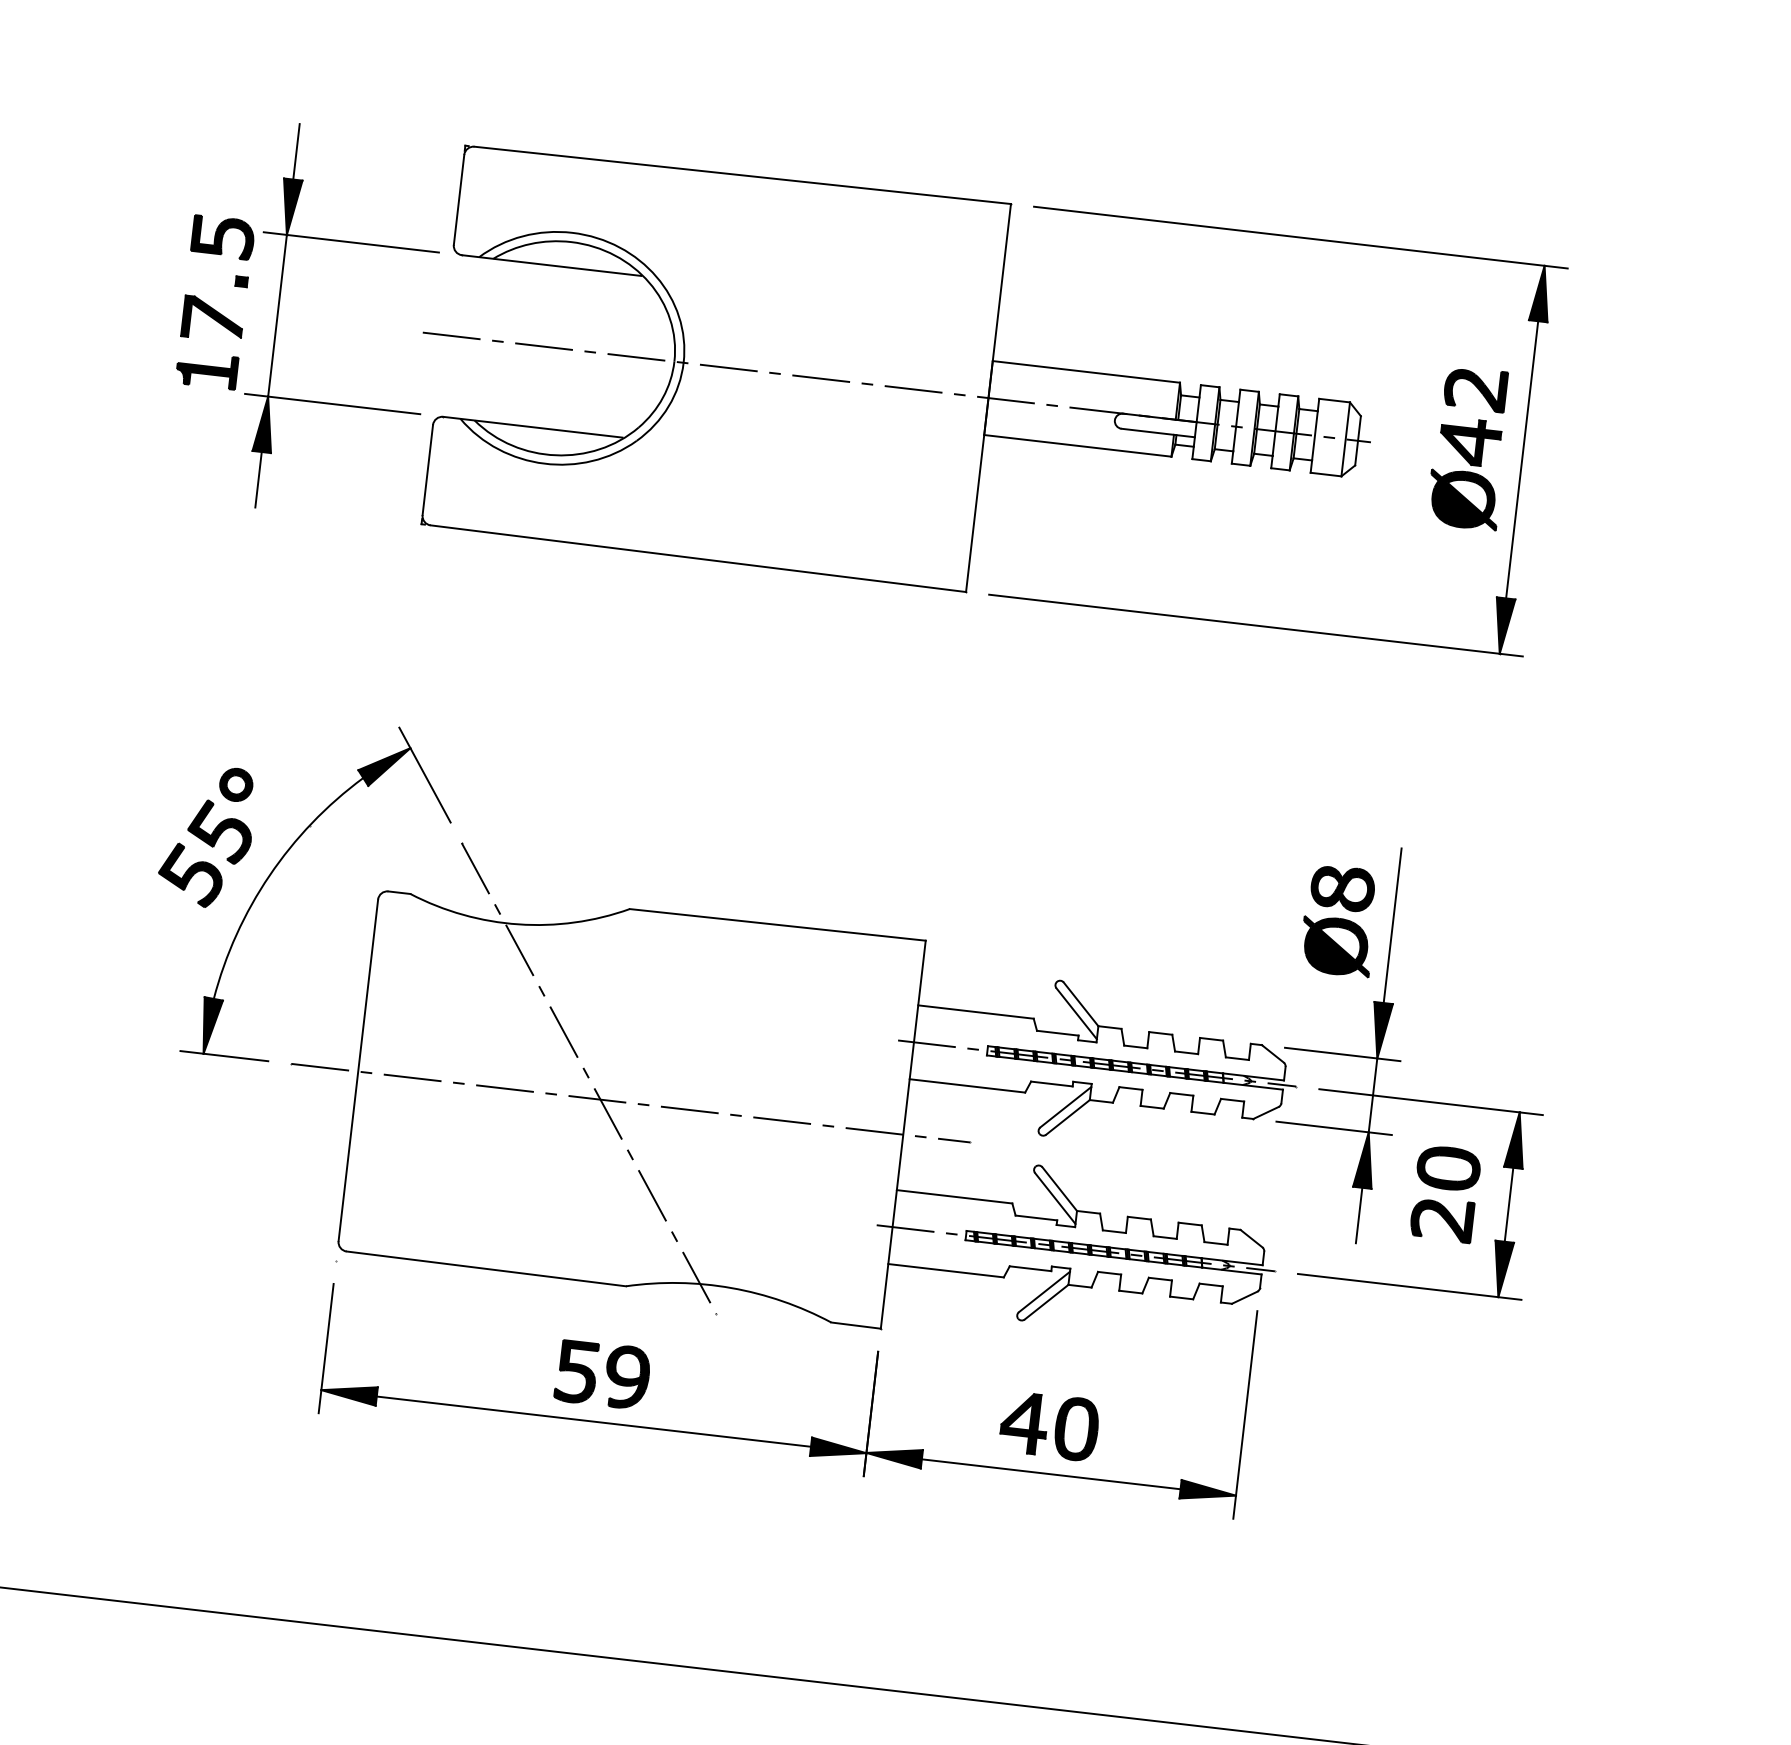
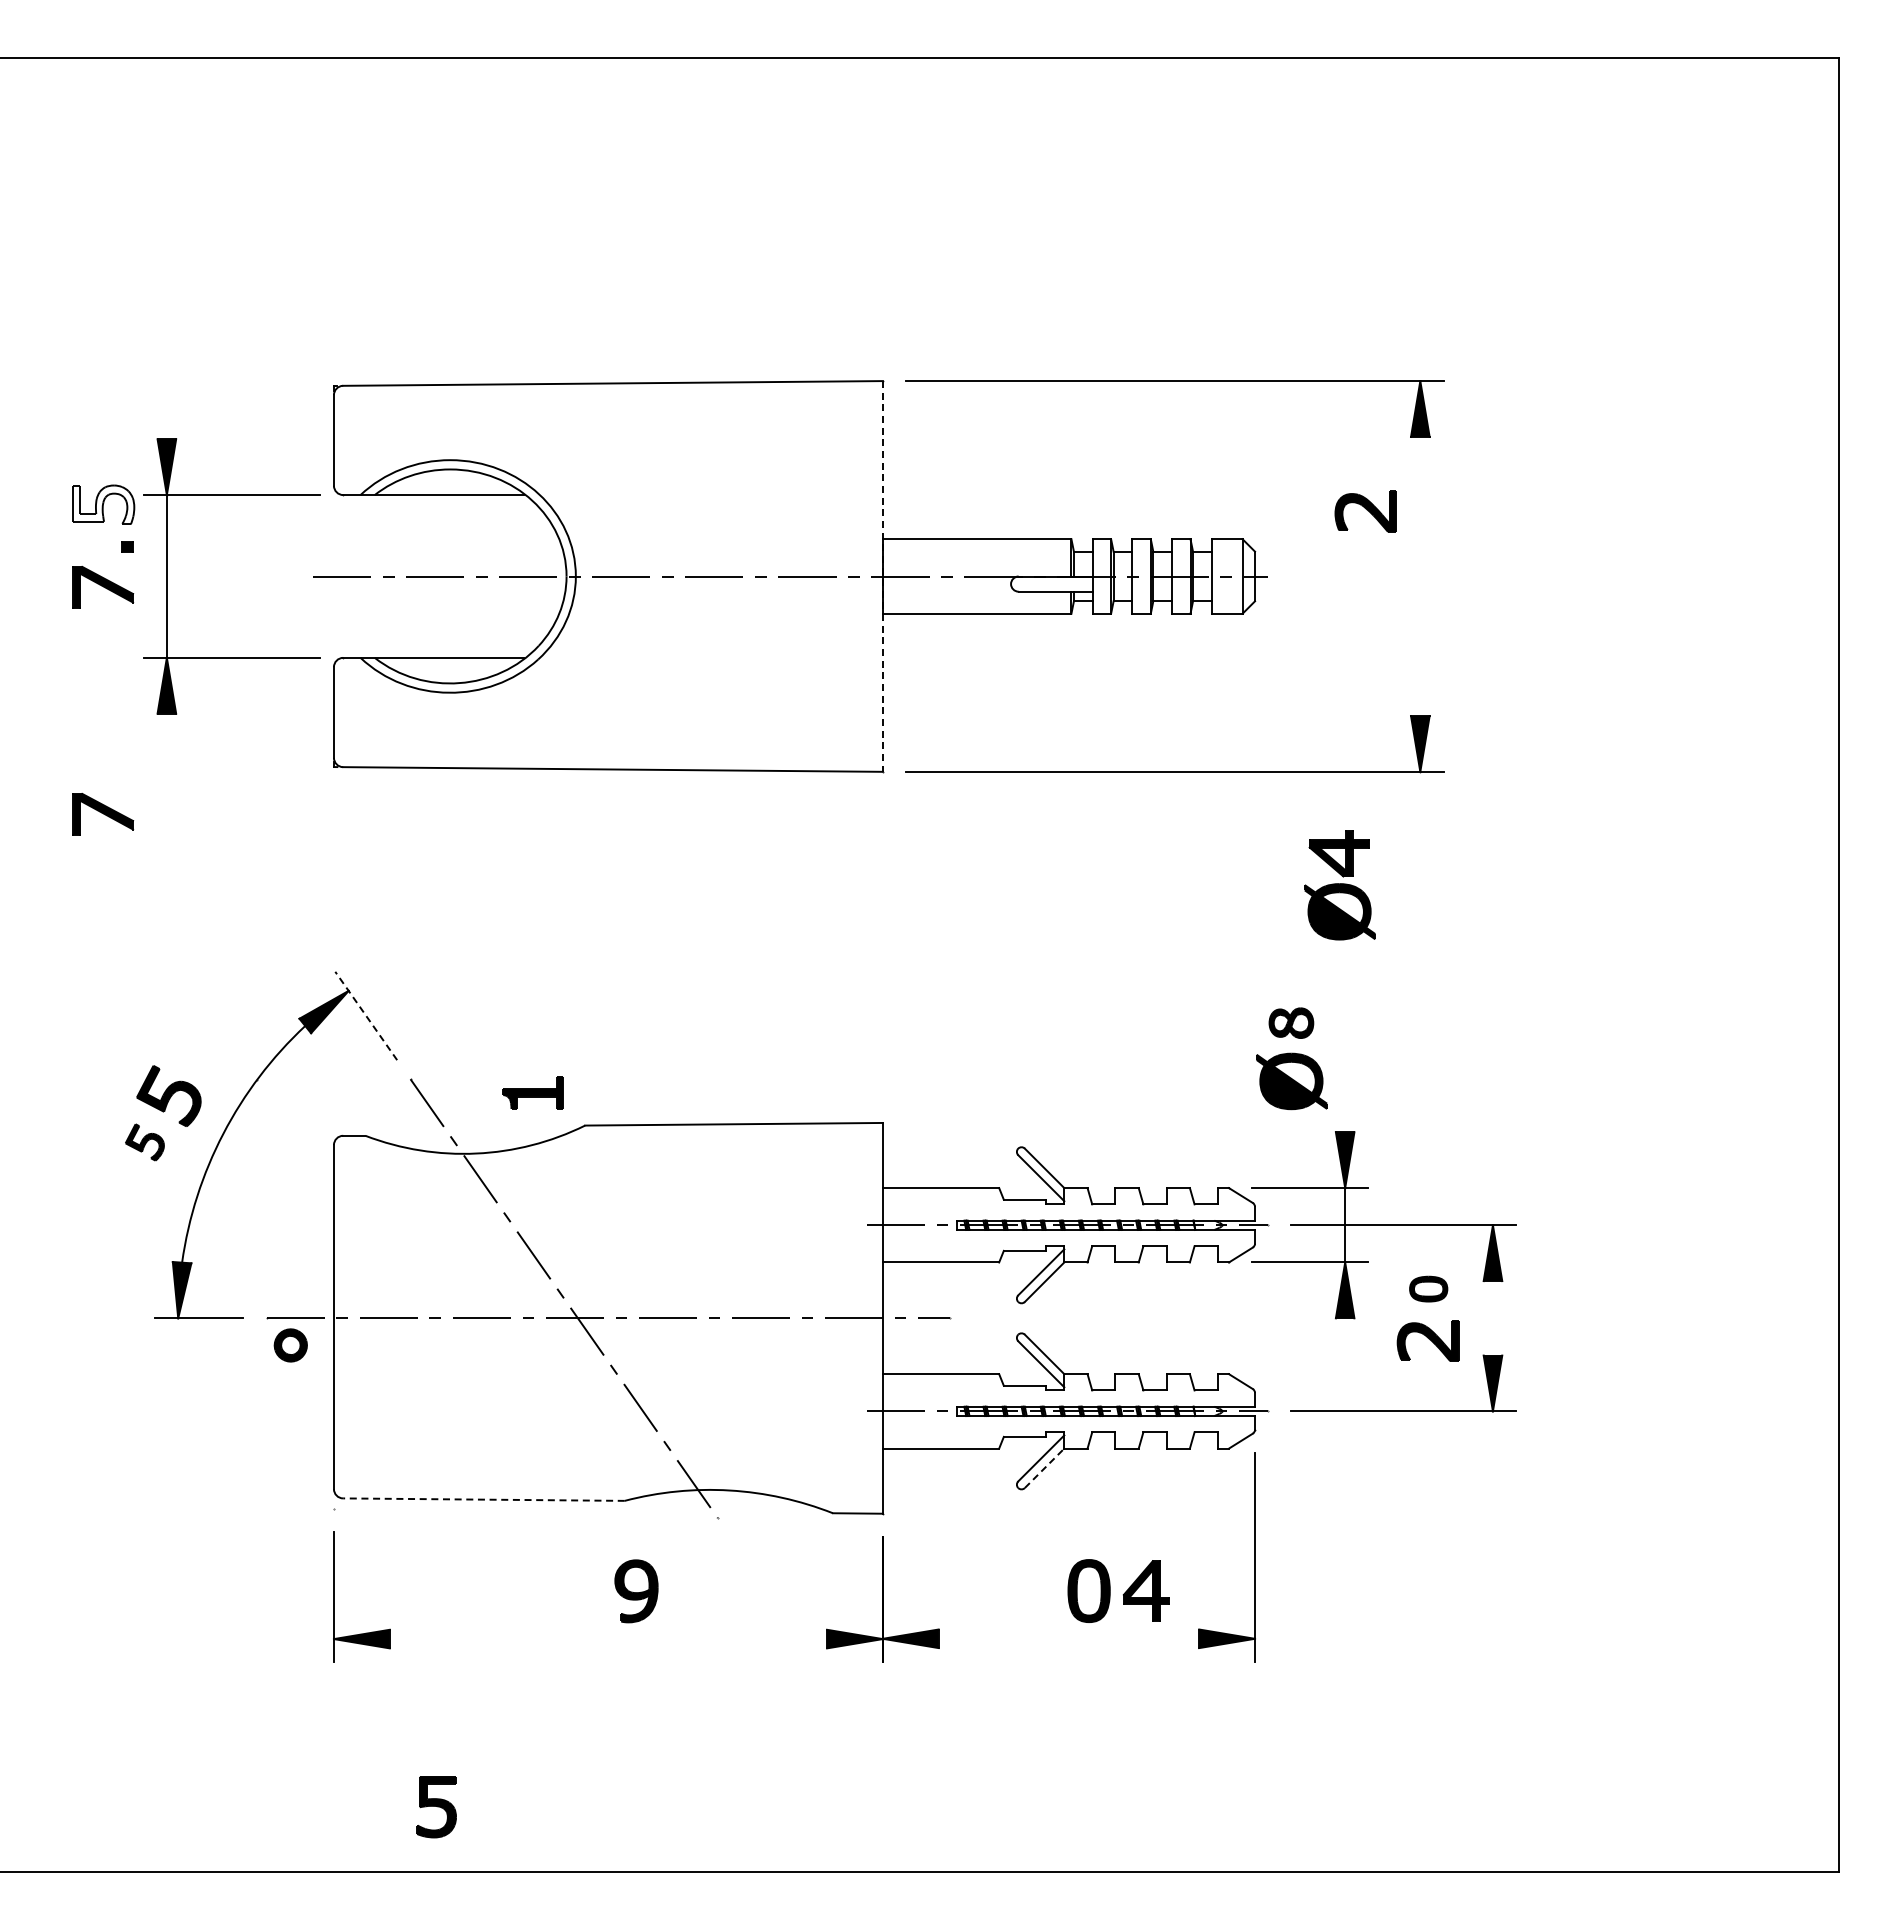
line: (296, 151) -> (166, 411), removed
fill: (222, 237) -> (103, 504), removed
part: (206, 369) -> (532, 1092), moved
line: (988, 398) -> (882, 576), solid -> dashed
line: (1522, 459) -> (1420, 576), removed
part: (1466, 473) -> (1339, 885), moved
line: (258, 479) -> (166, 741), removed
part: (187, 544) -> (103, 814), added
line: (425, 774) -> (366, 1015), solid -> dashed
part: (235, 784) -> (290, 1345), moved
part: (190, 875) -> (144, 1142), size x0.6
part: (1342, 888) -> (1291, 1023), size x0.7
line: (1392, 925) -> (1345, 1054), removed
part: (1448, 1167) -> (1428, 1288), size x0.6
line: (1508, 1204) -> (1492, 1318), removed
line: (1359, 1215) -> (1345, 1346), removed
line: (485, 1268) -> (483, 1499), solid -> dashed
line: (1046, 1302) -> (1044, 1468), solid -> dashed
part: (576, 1372) -> (436, 1807), moved
line: (593, 1422) -> (608, 1639), removed
part: (1023, 1422) -> (1145, 1590), moved
line: (1050, 1473) -> (1068, 1638), removed

